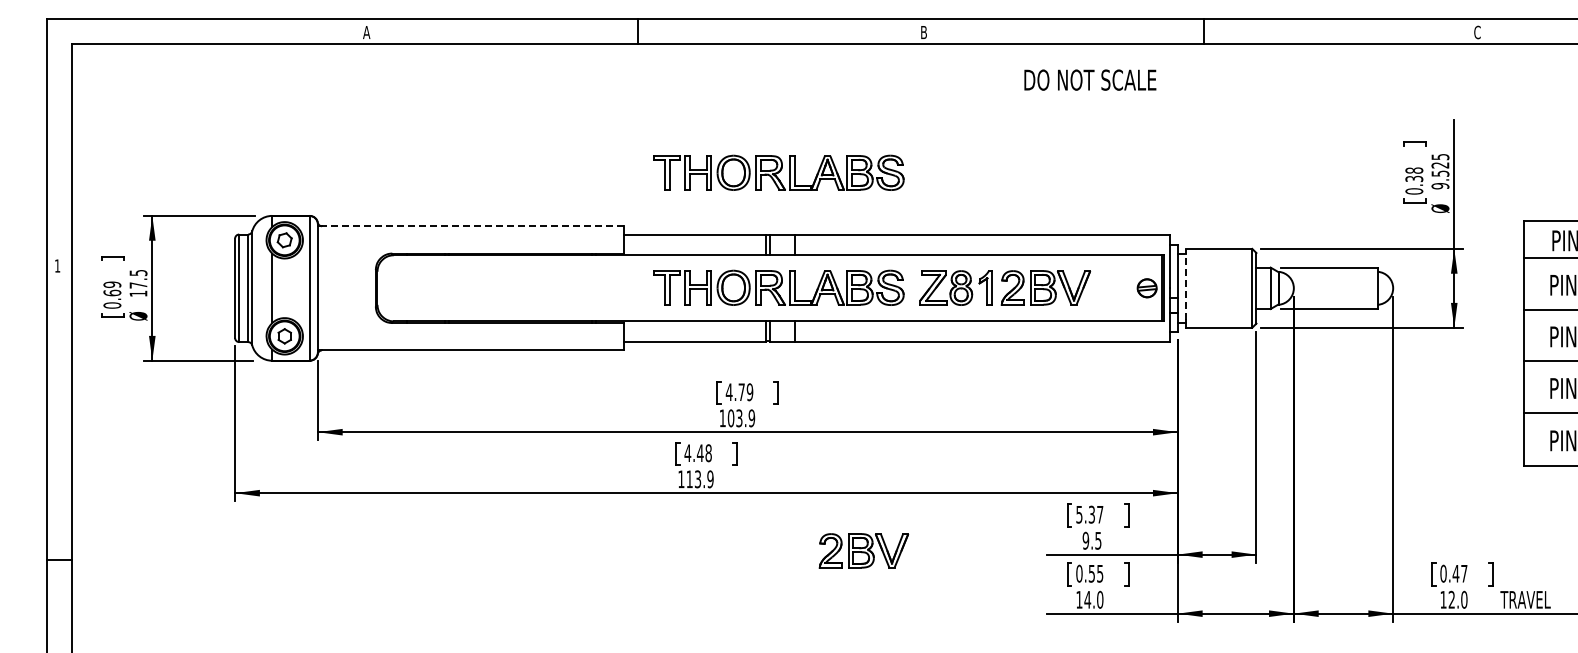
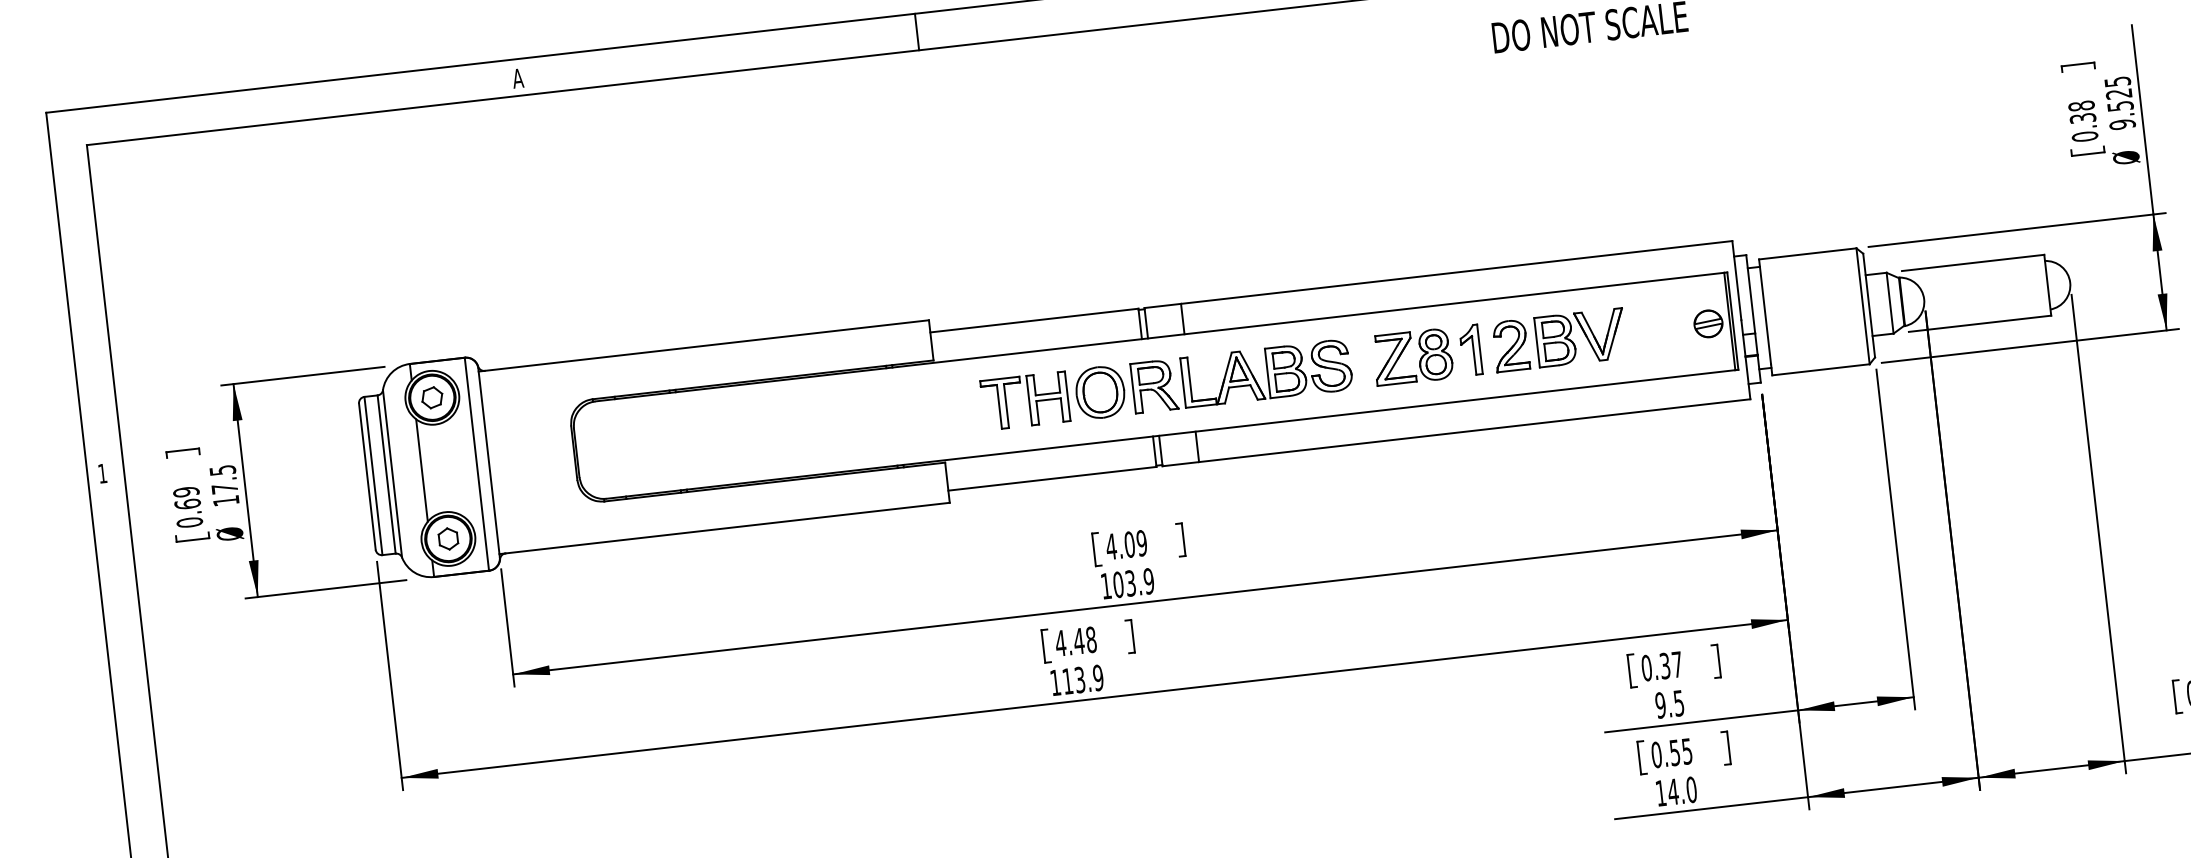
part: (778, 172) -> (1146, 215), removed
line: (472, 226) -> (706, 346), dashed -> solid
line: (1186, 284) -> (1765, 311), dashed -> solid
text: (741, 392) -> (1129, 545), 4.79 -> 4.09
text: (1079, 514) -> (1646, 667), 5.37 -> 0.37
part: (863, 550) -> (1335, 756), removed

